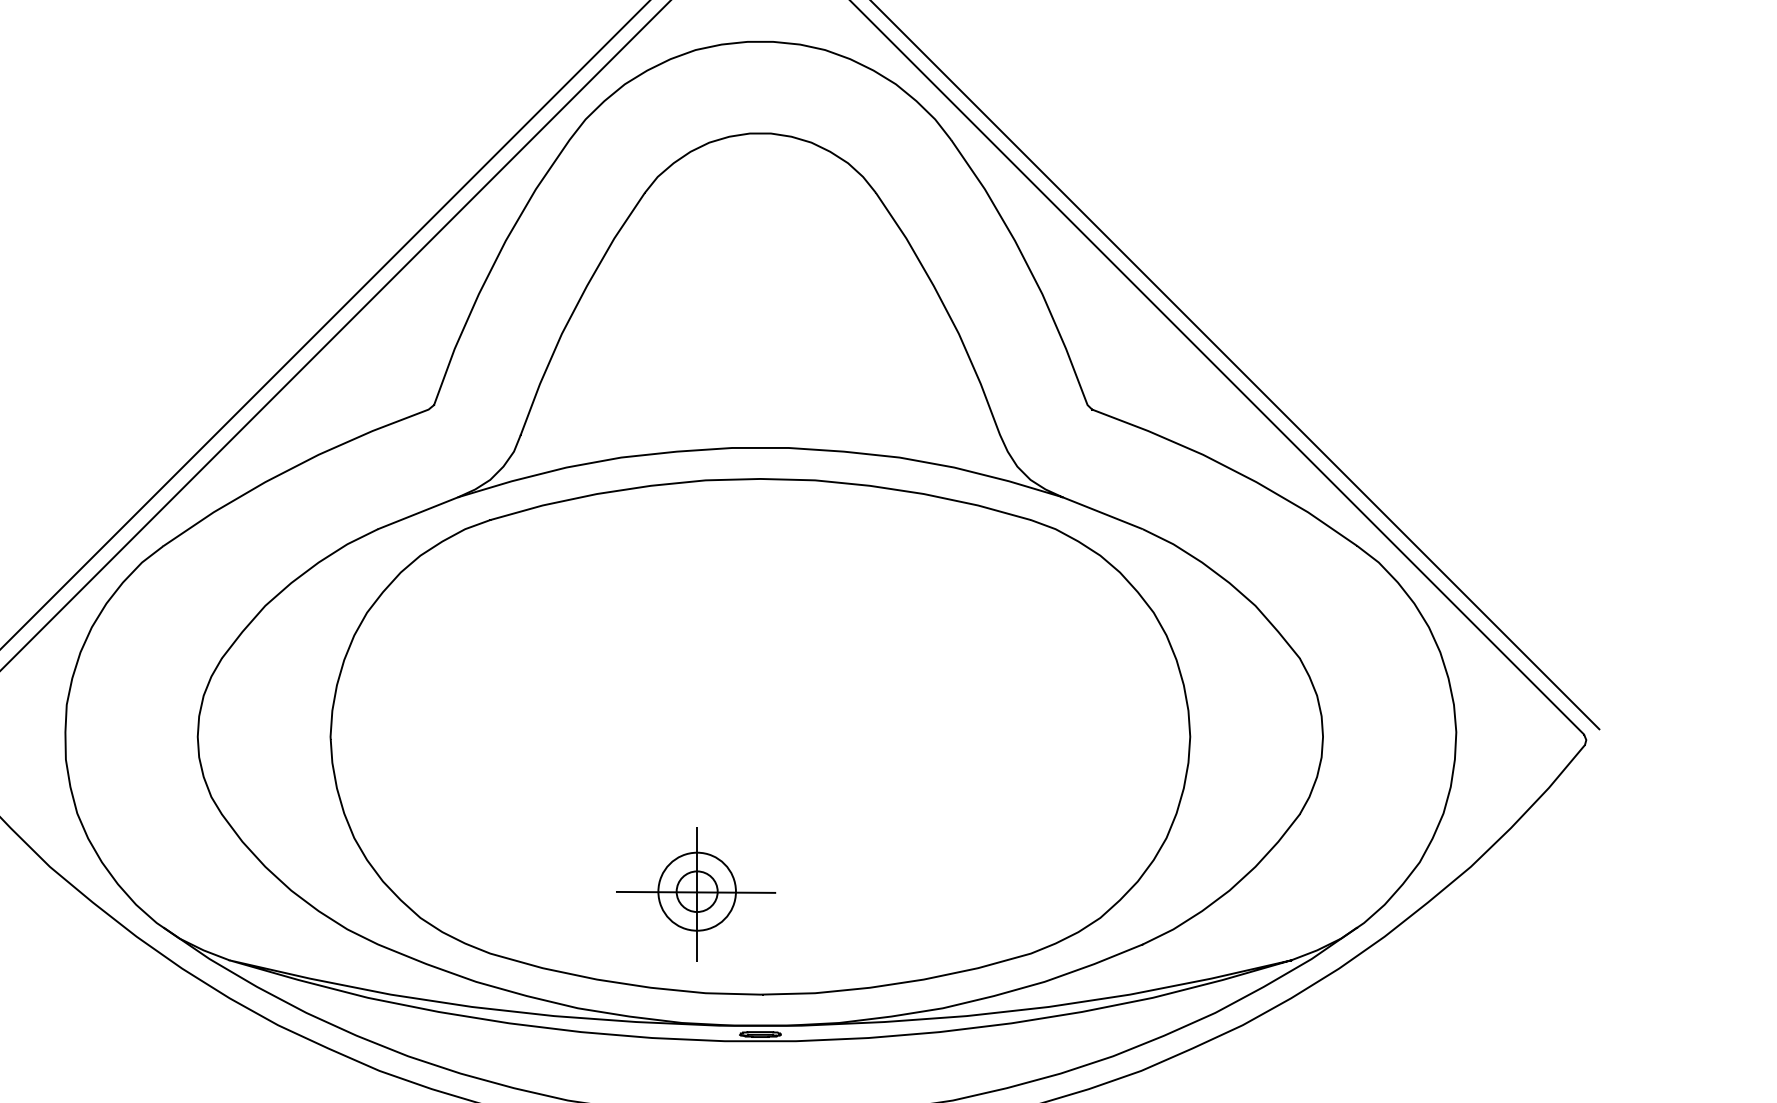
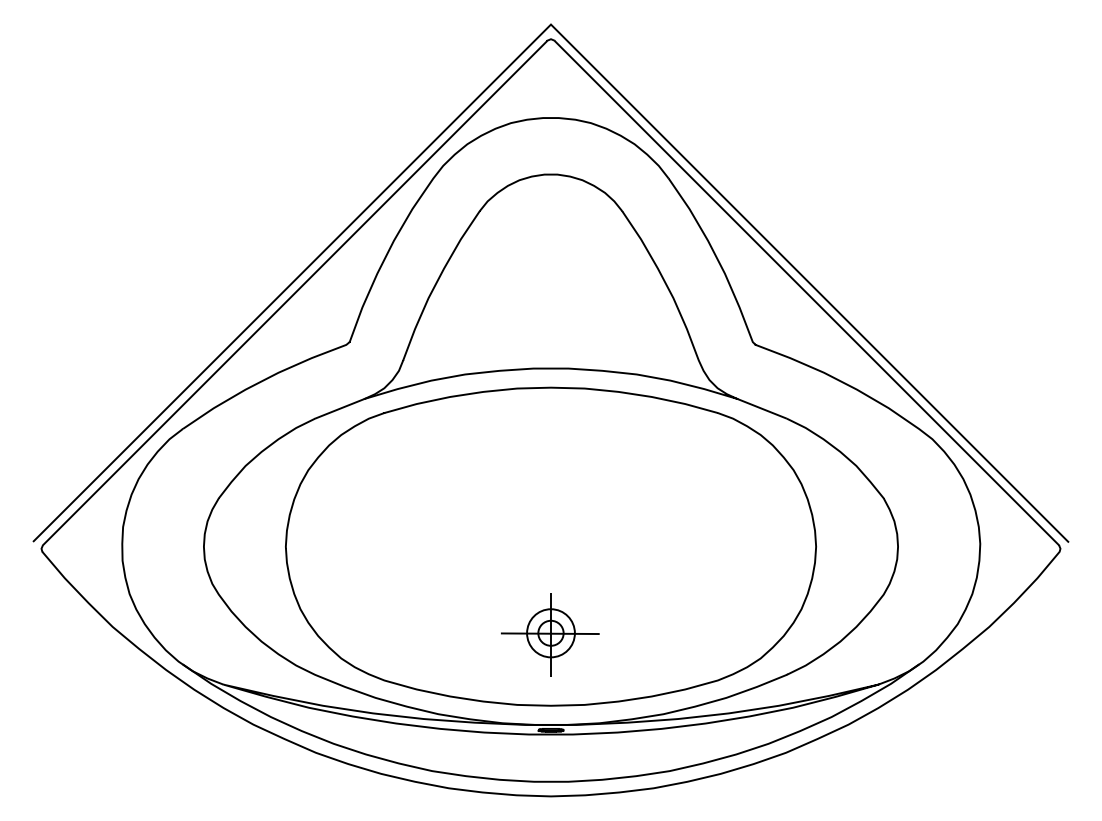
part: (696, 893) -> (550, 634), moved

